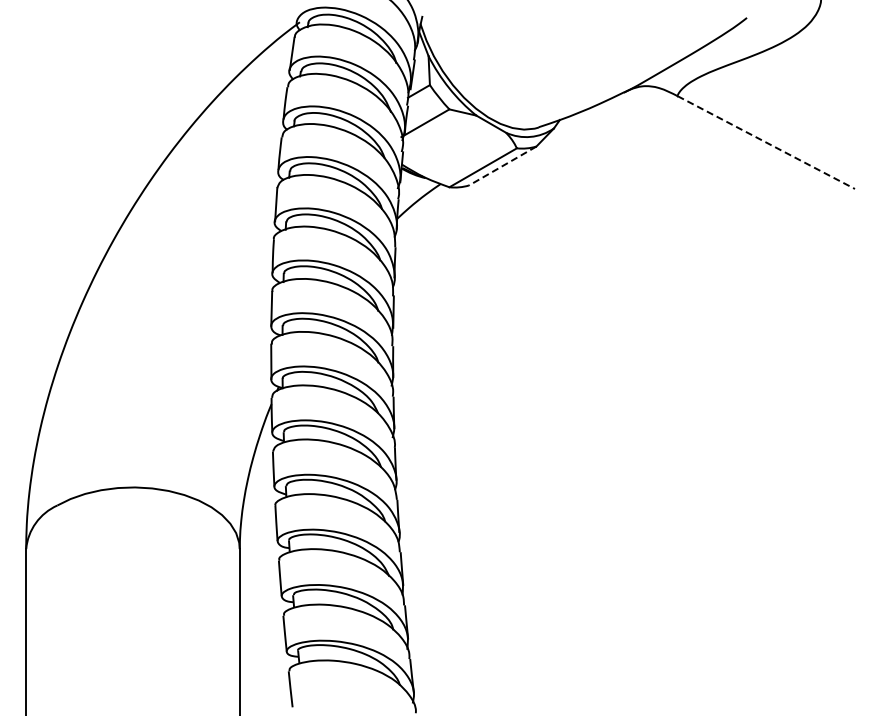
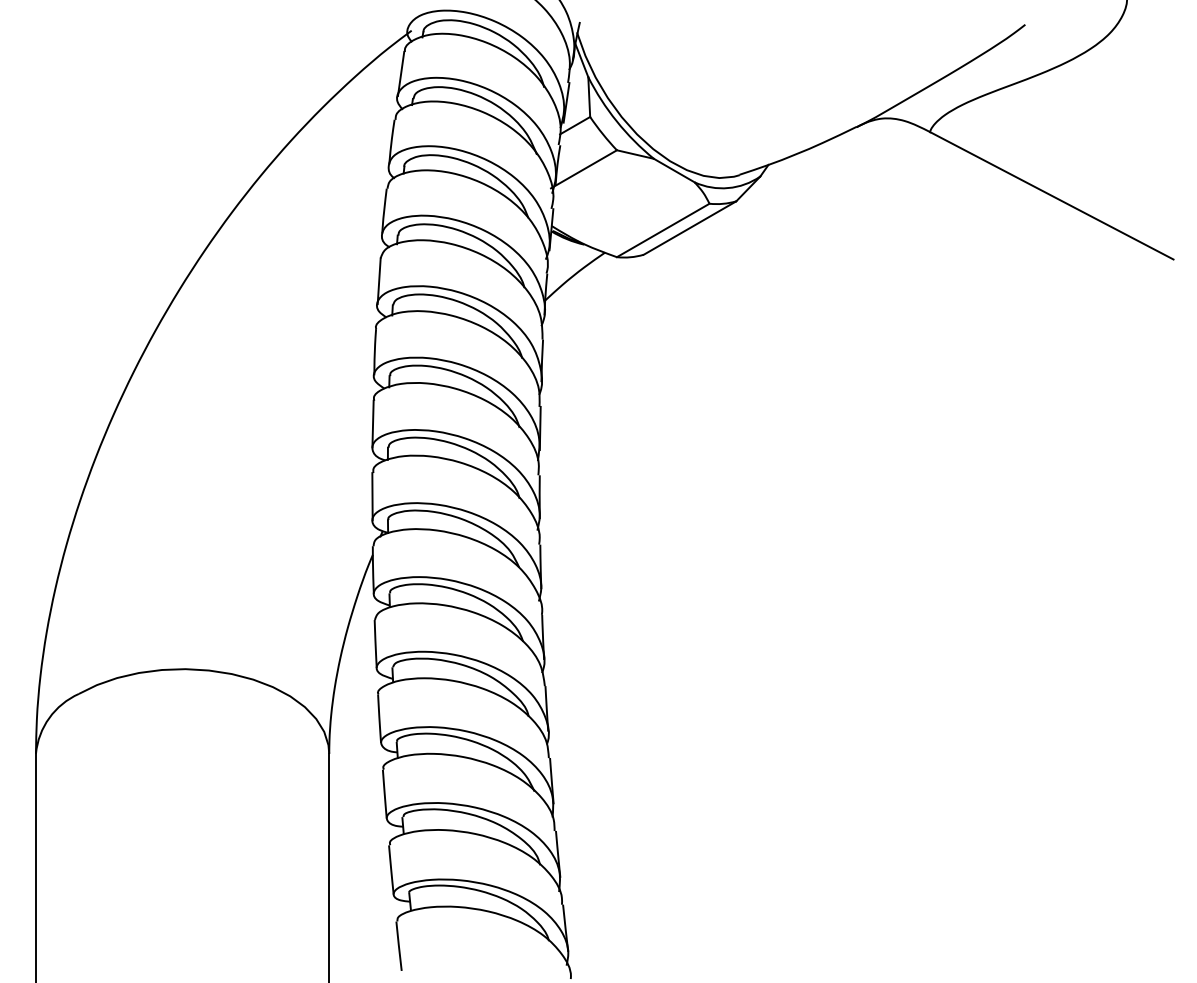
line: (766, 142) -> (1052, 195), dashed -> solid
line: (502, 166) -> (689, 228), dashed -> solid

